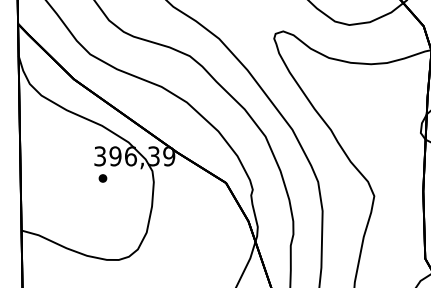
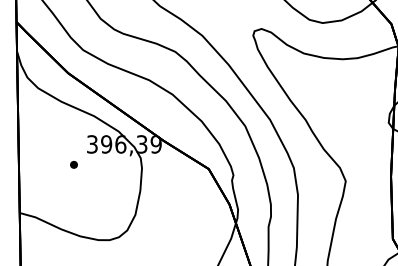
part: (102, 178) -> (73, 164), moved

